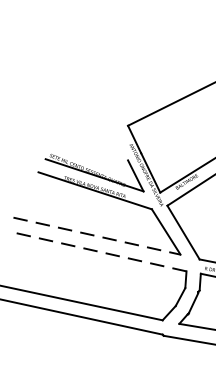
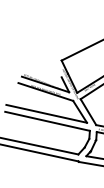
line: (98, 235) -> (47, 113), dashed -> solid
line: (98, 251) -> (47, 121), dashed -> solid

